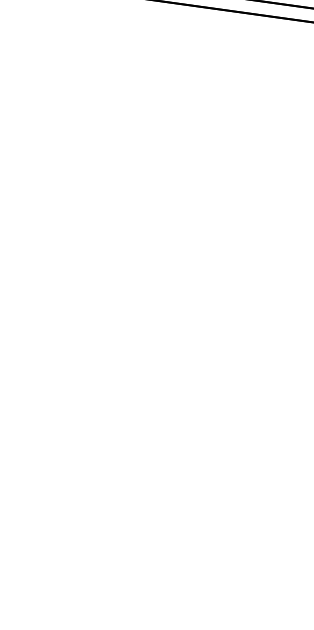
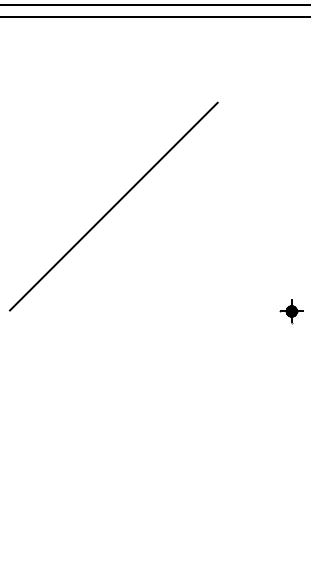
line: (152, 220) -> (113, 206), added

